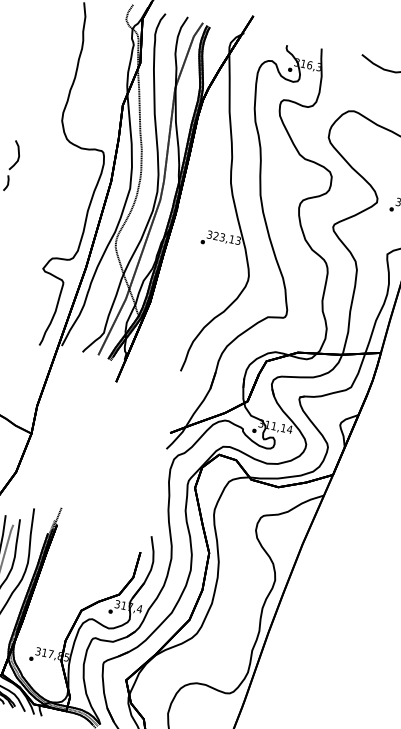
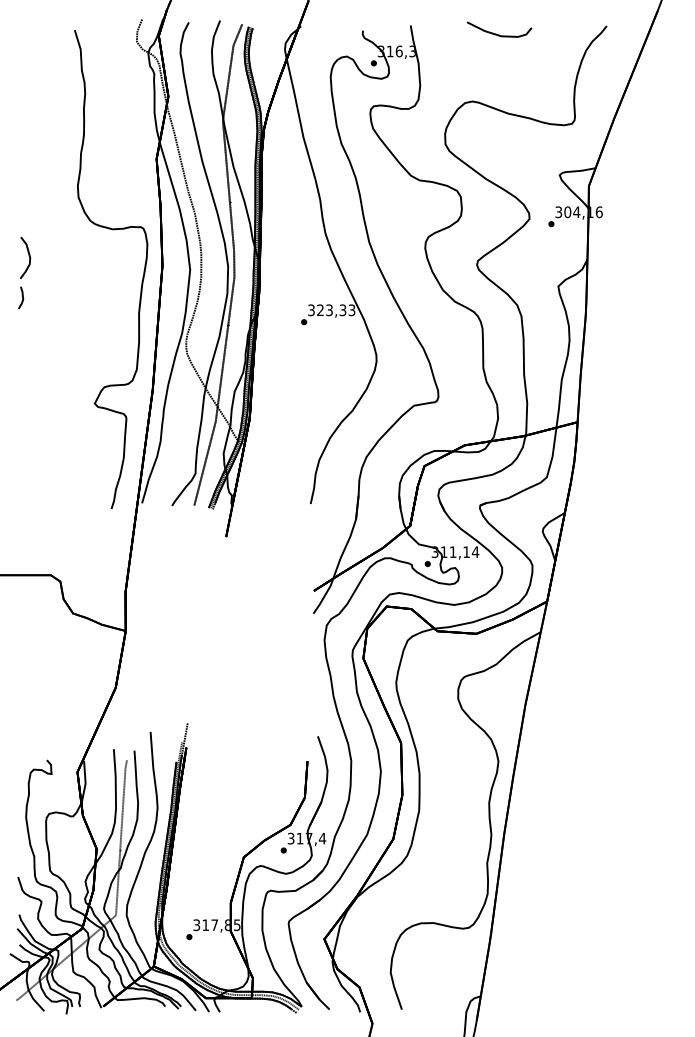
text: (231, 239) -> (342, 310), 323,13 -> 323,33

